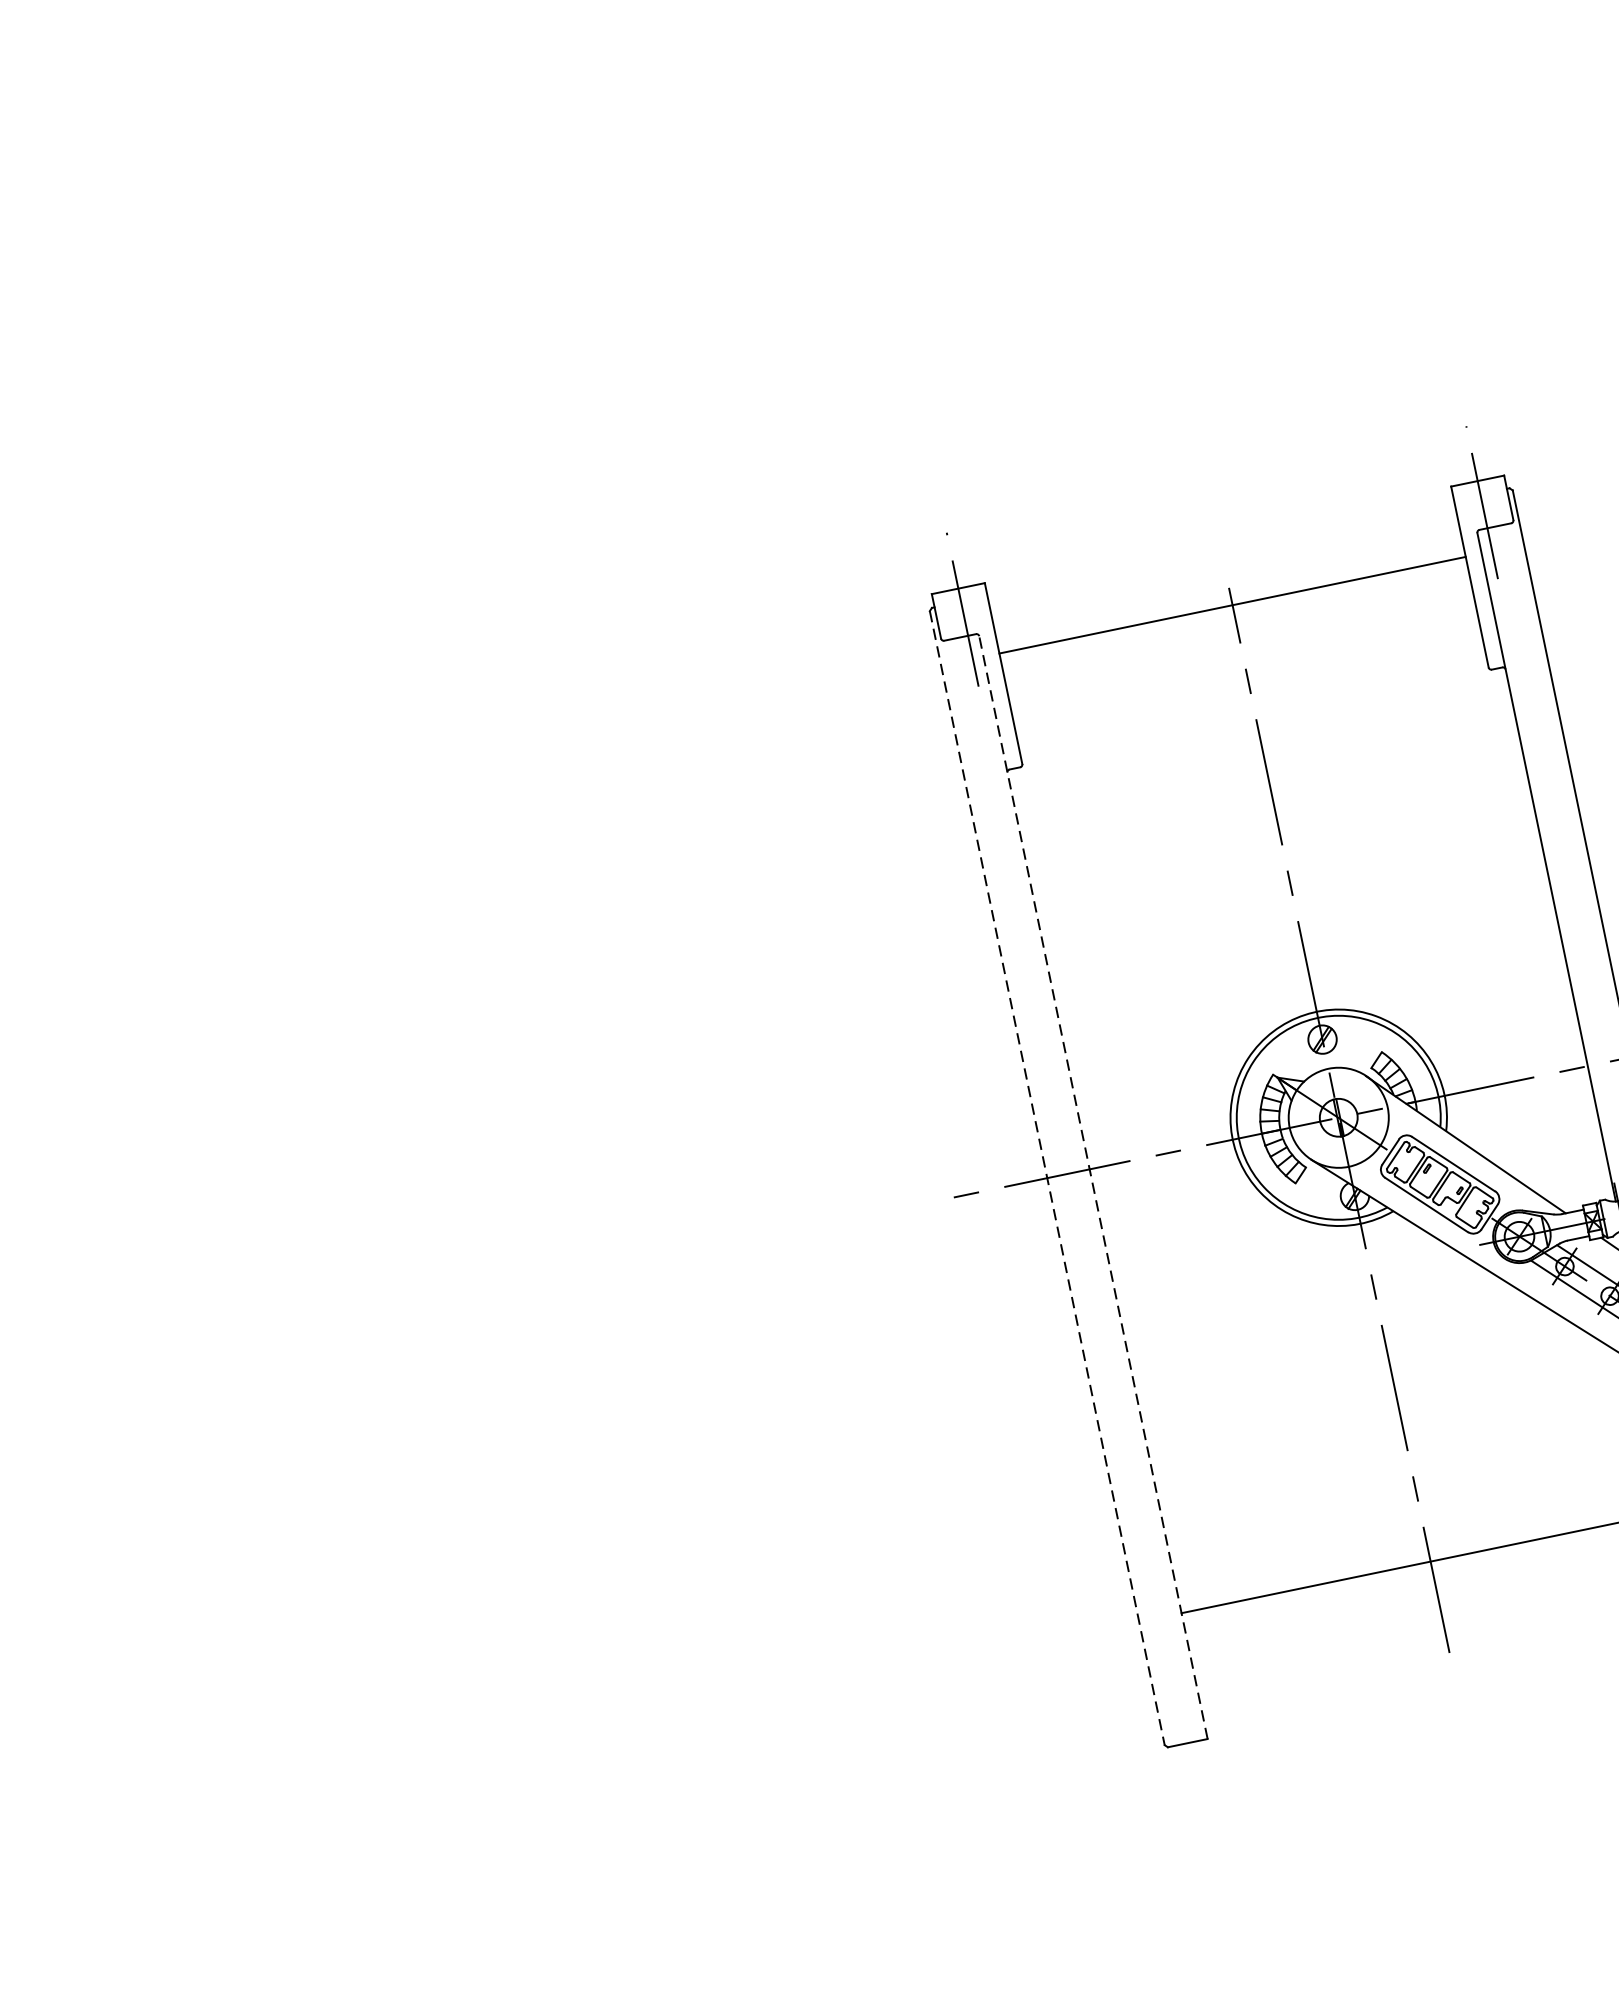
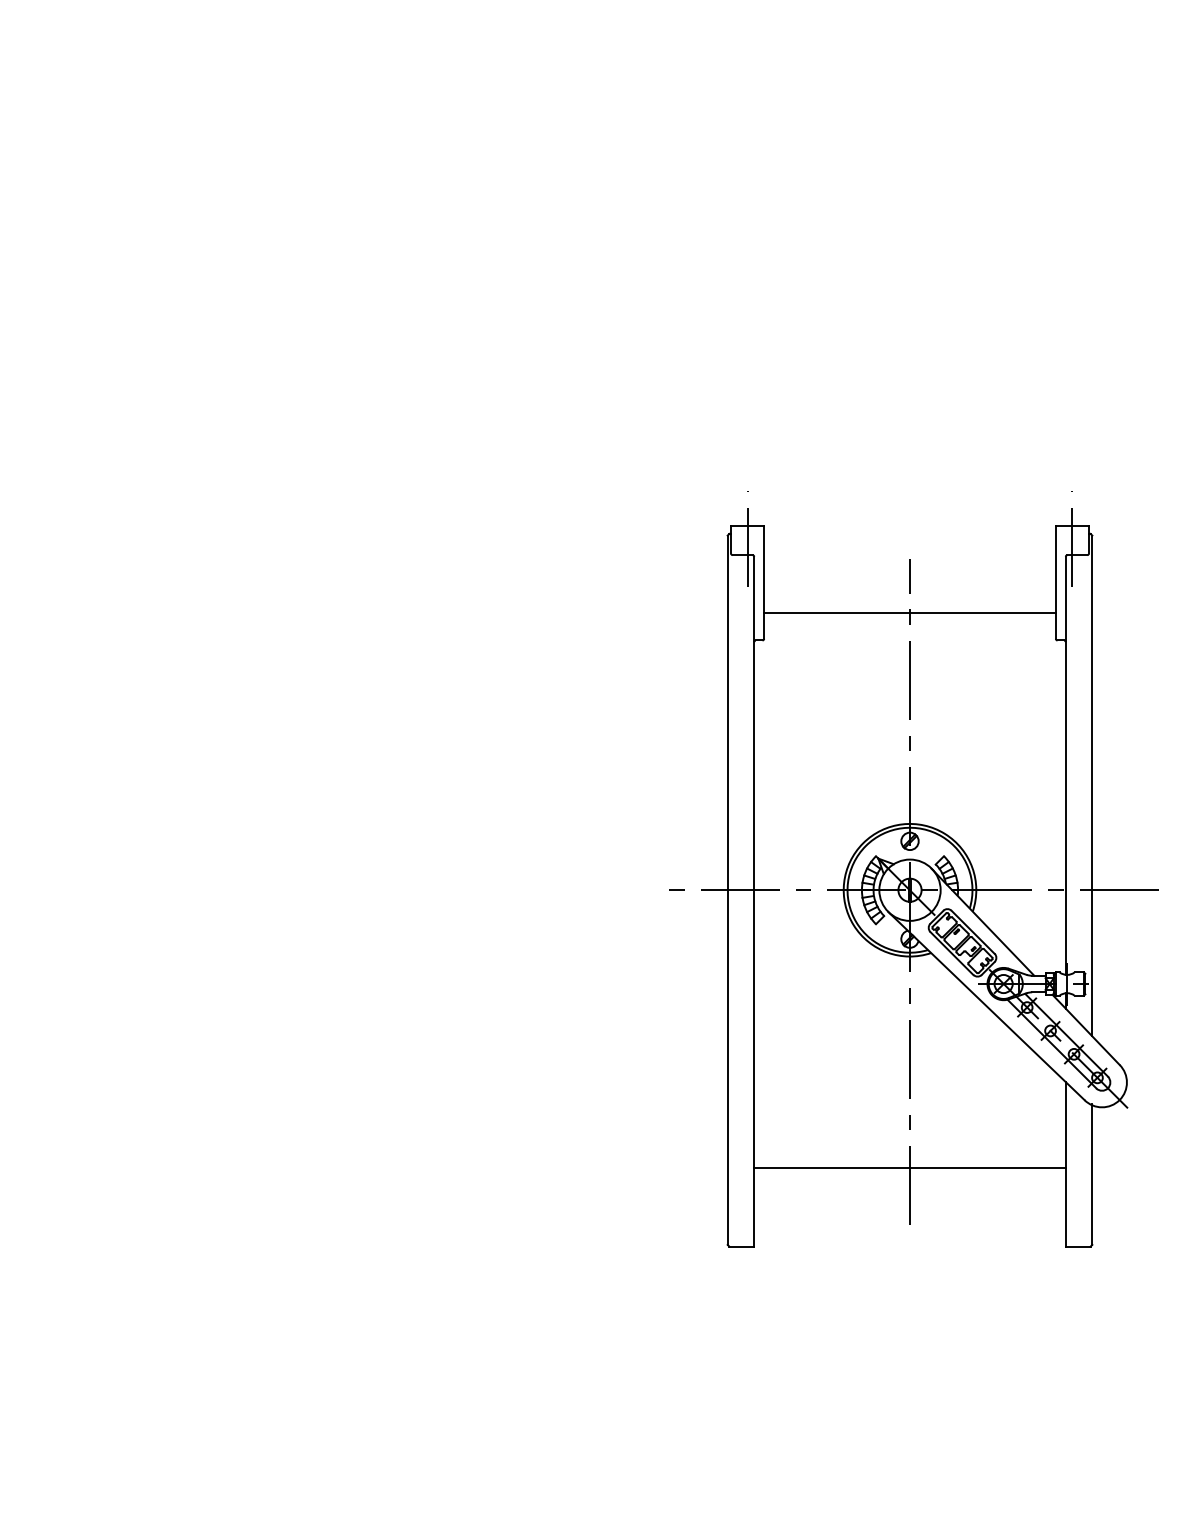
line: (1231, 605) -> (909, 612), moved
line: (1047, 1178) -> (727, 890), dashed -> solid
line: (1093, 1187) -> (754, 901), dashed -> solid

